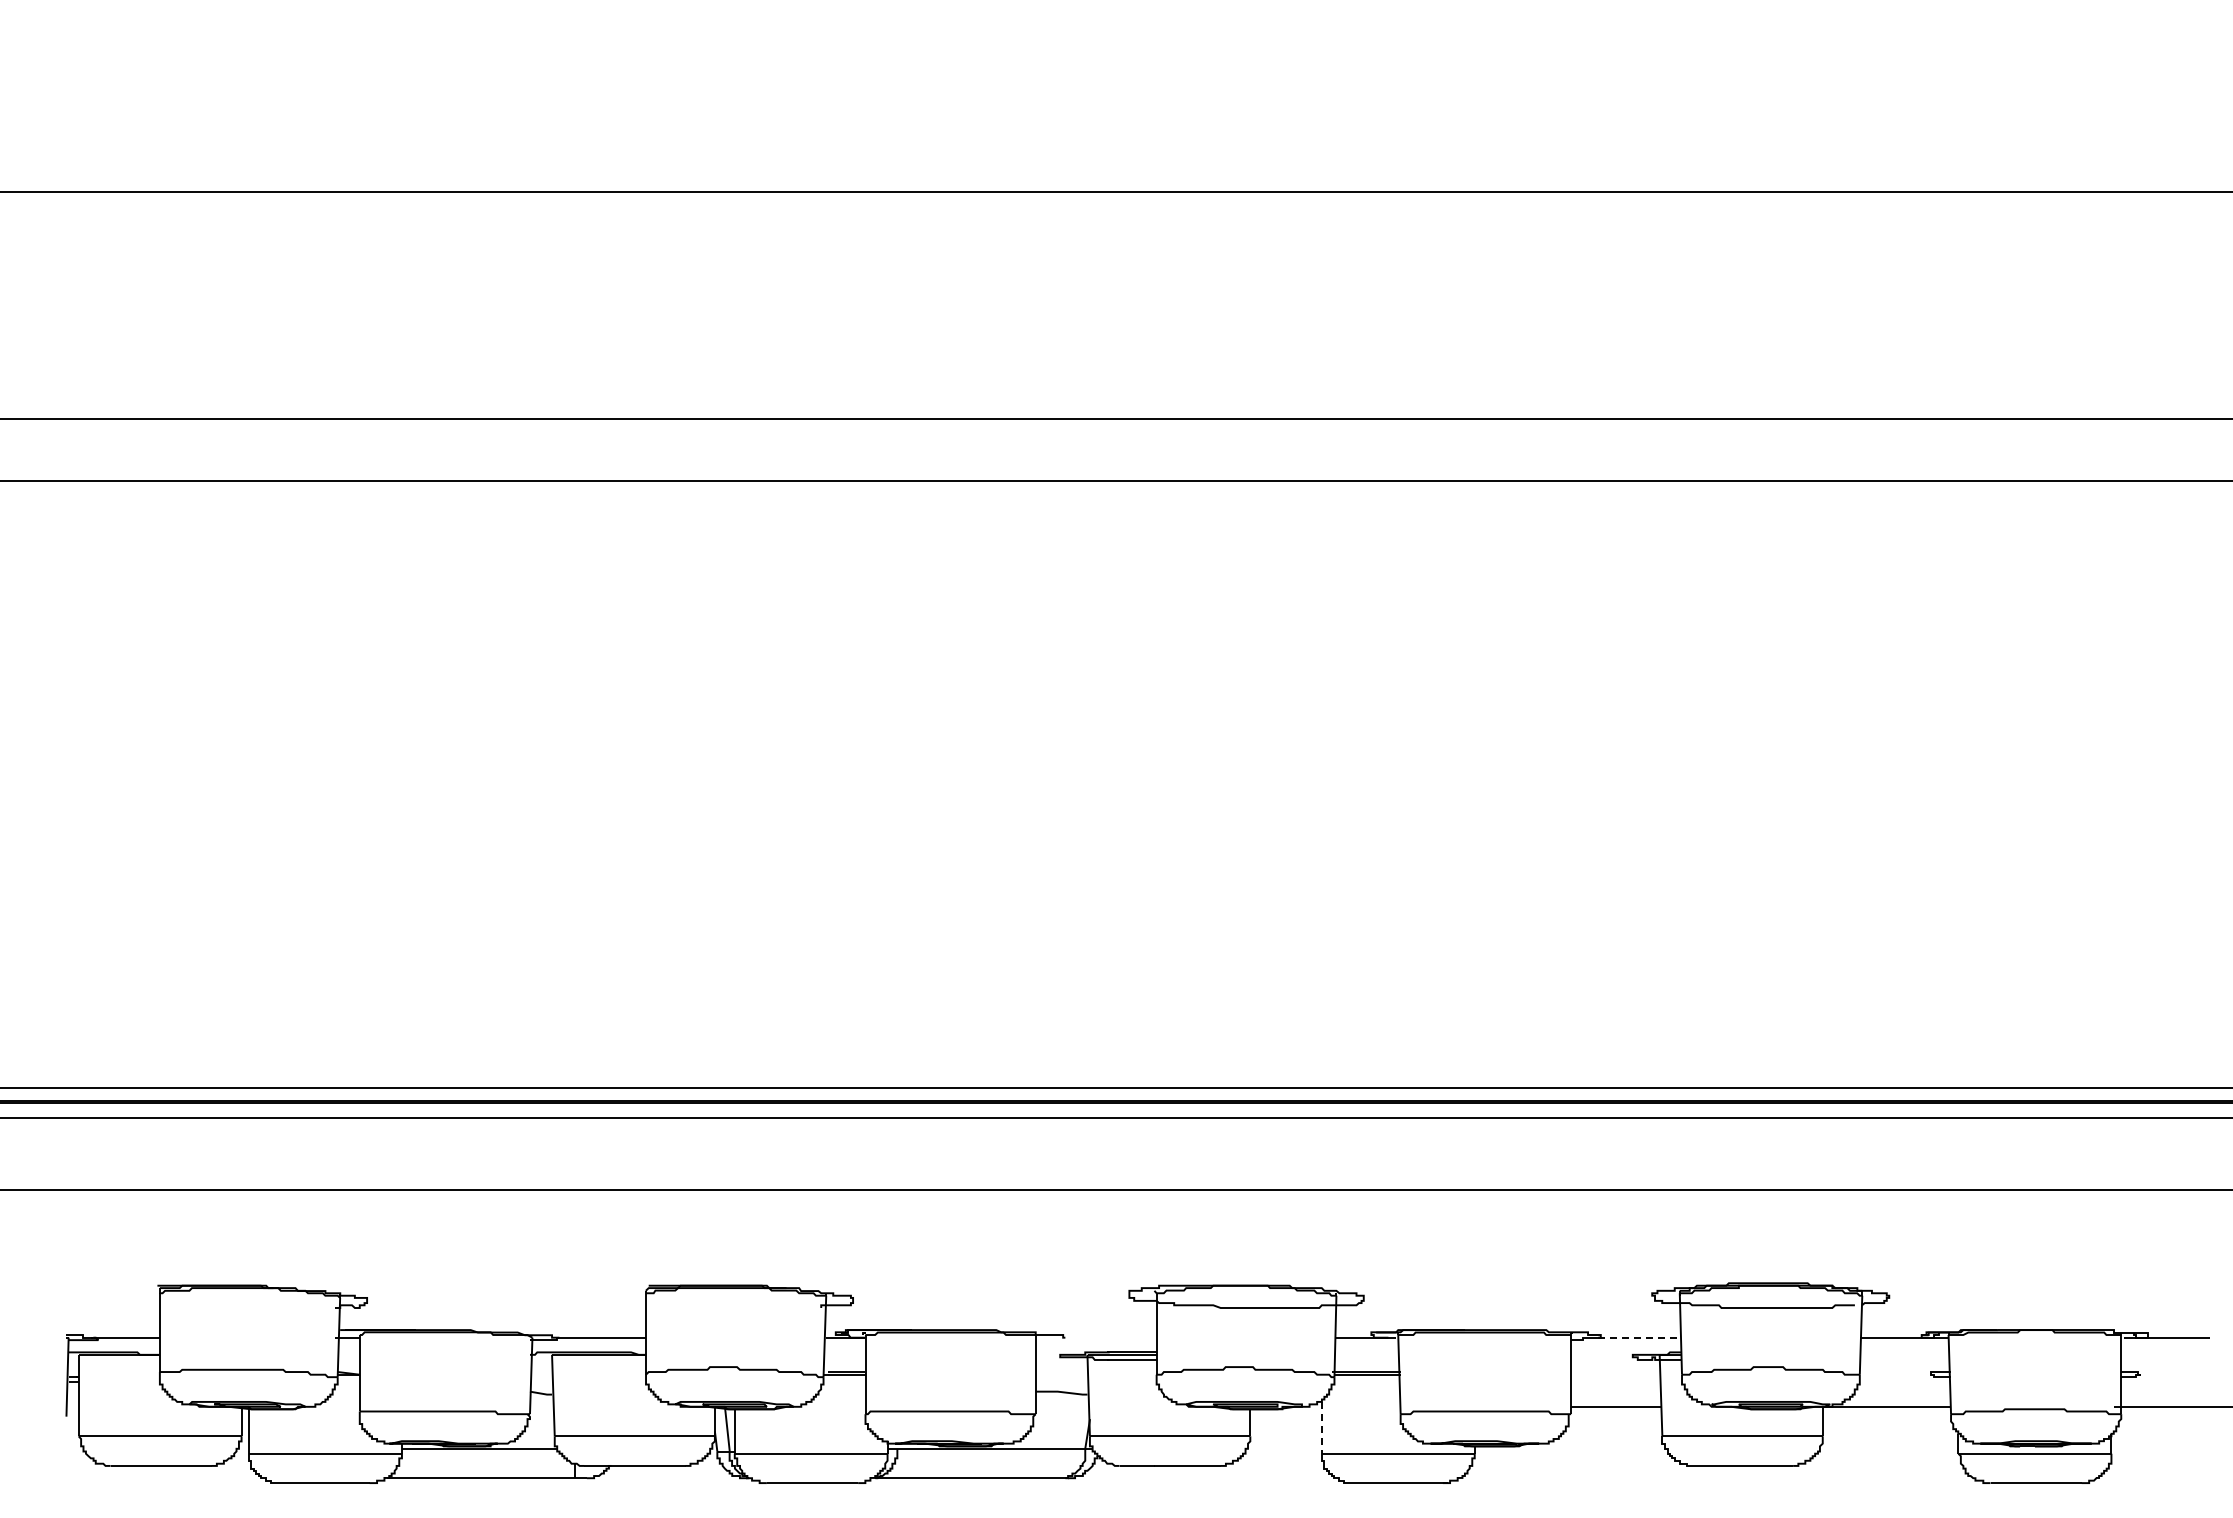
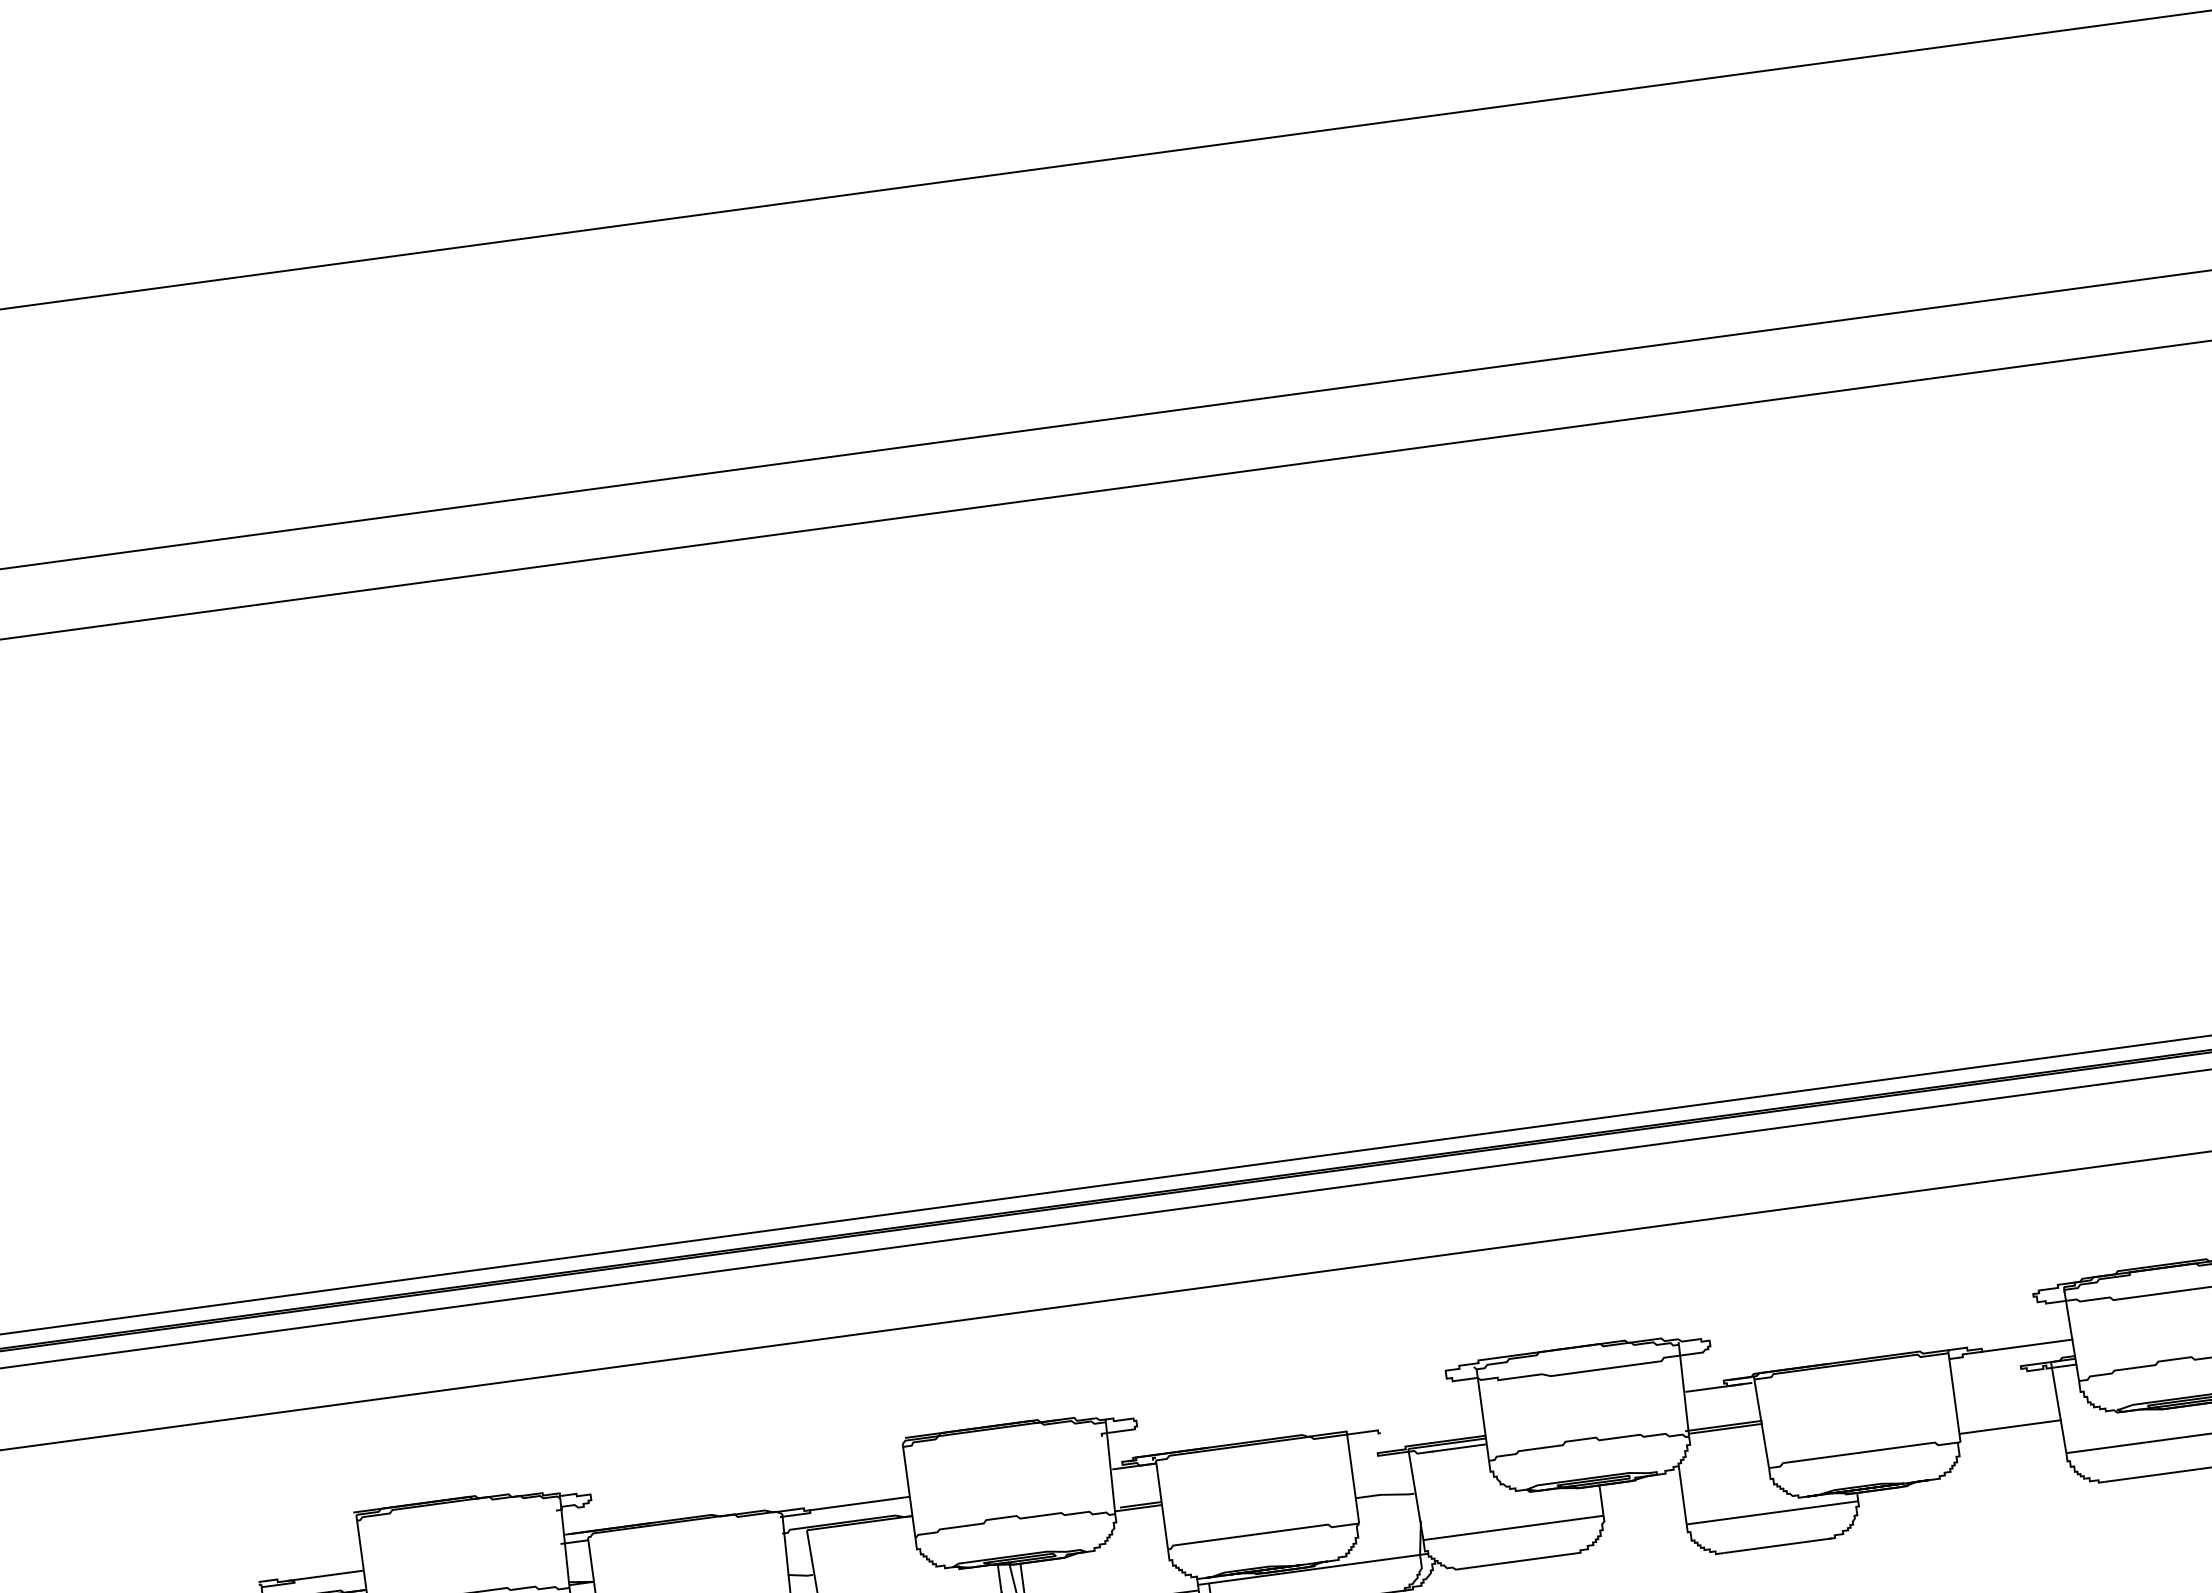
line: (1640, 1337) -> (2026, 1345), dashed -> solid
line: (1321, 1427) -> (1682, 1495), dashed -> solid

